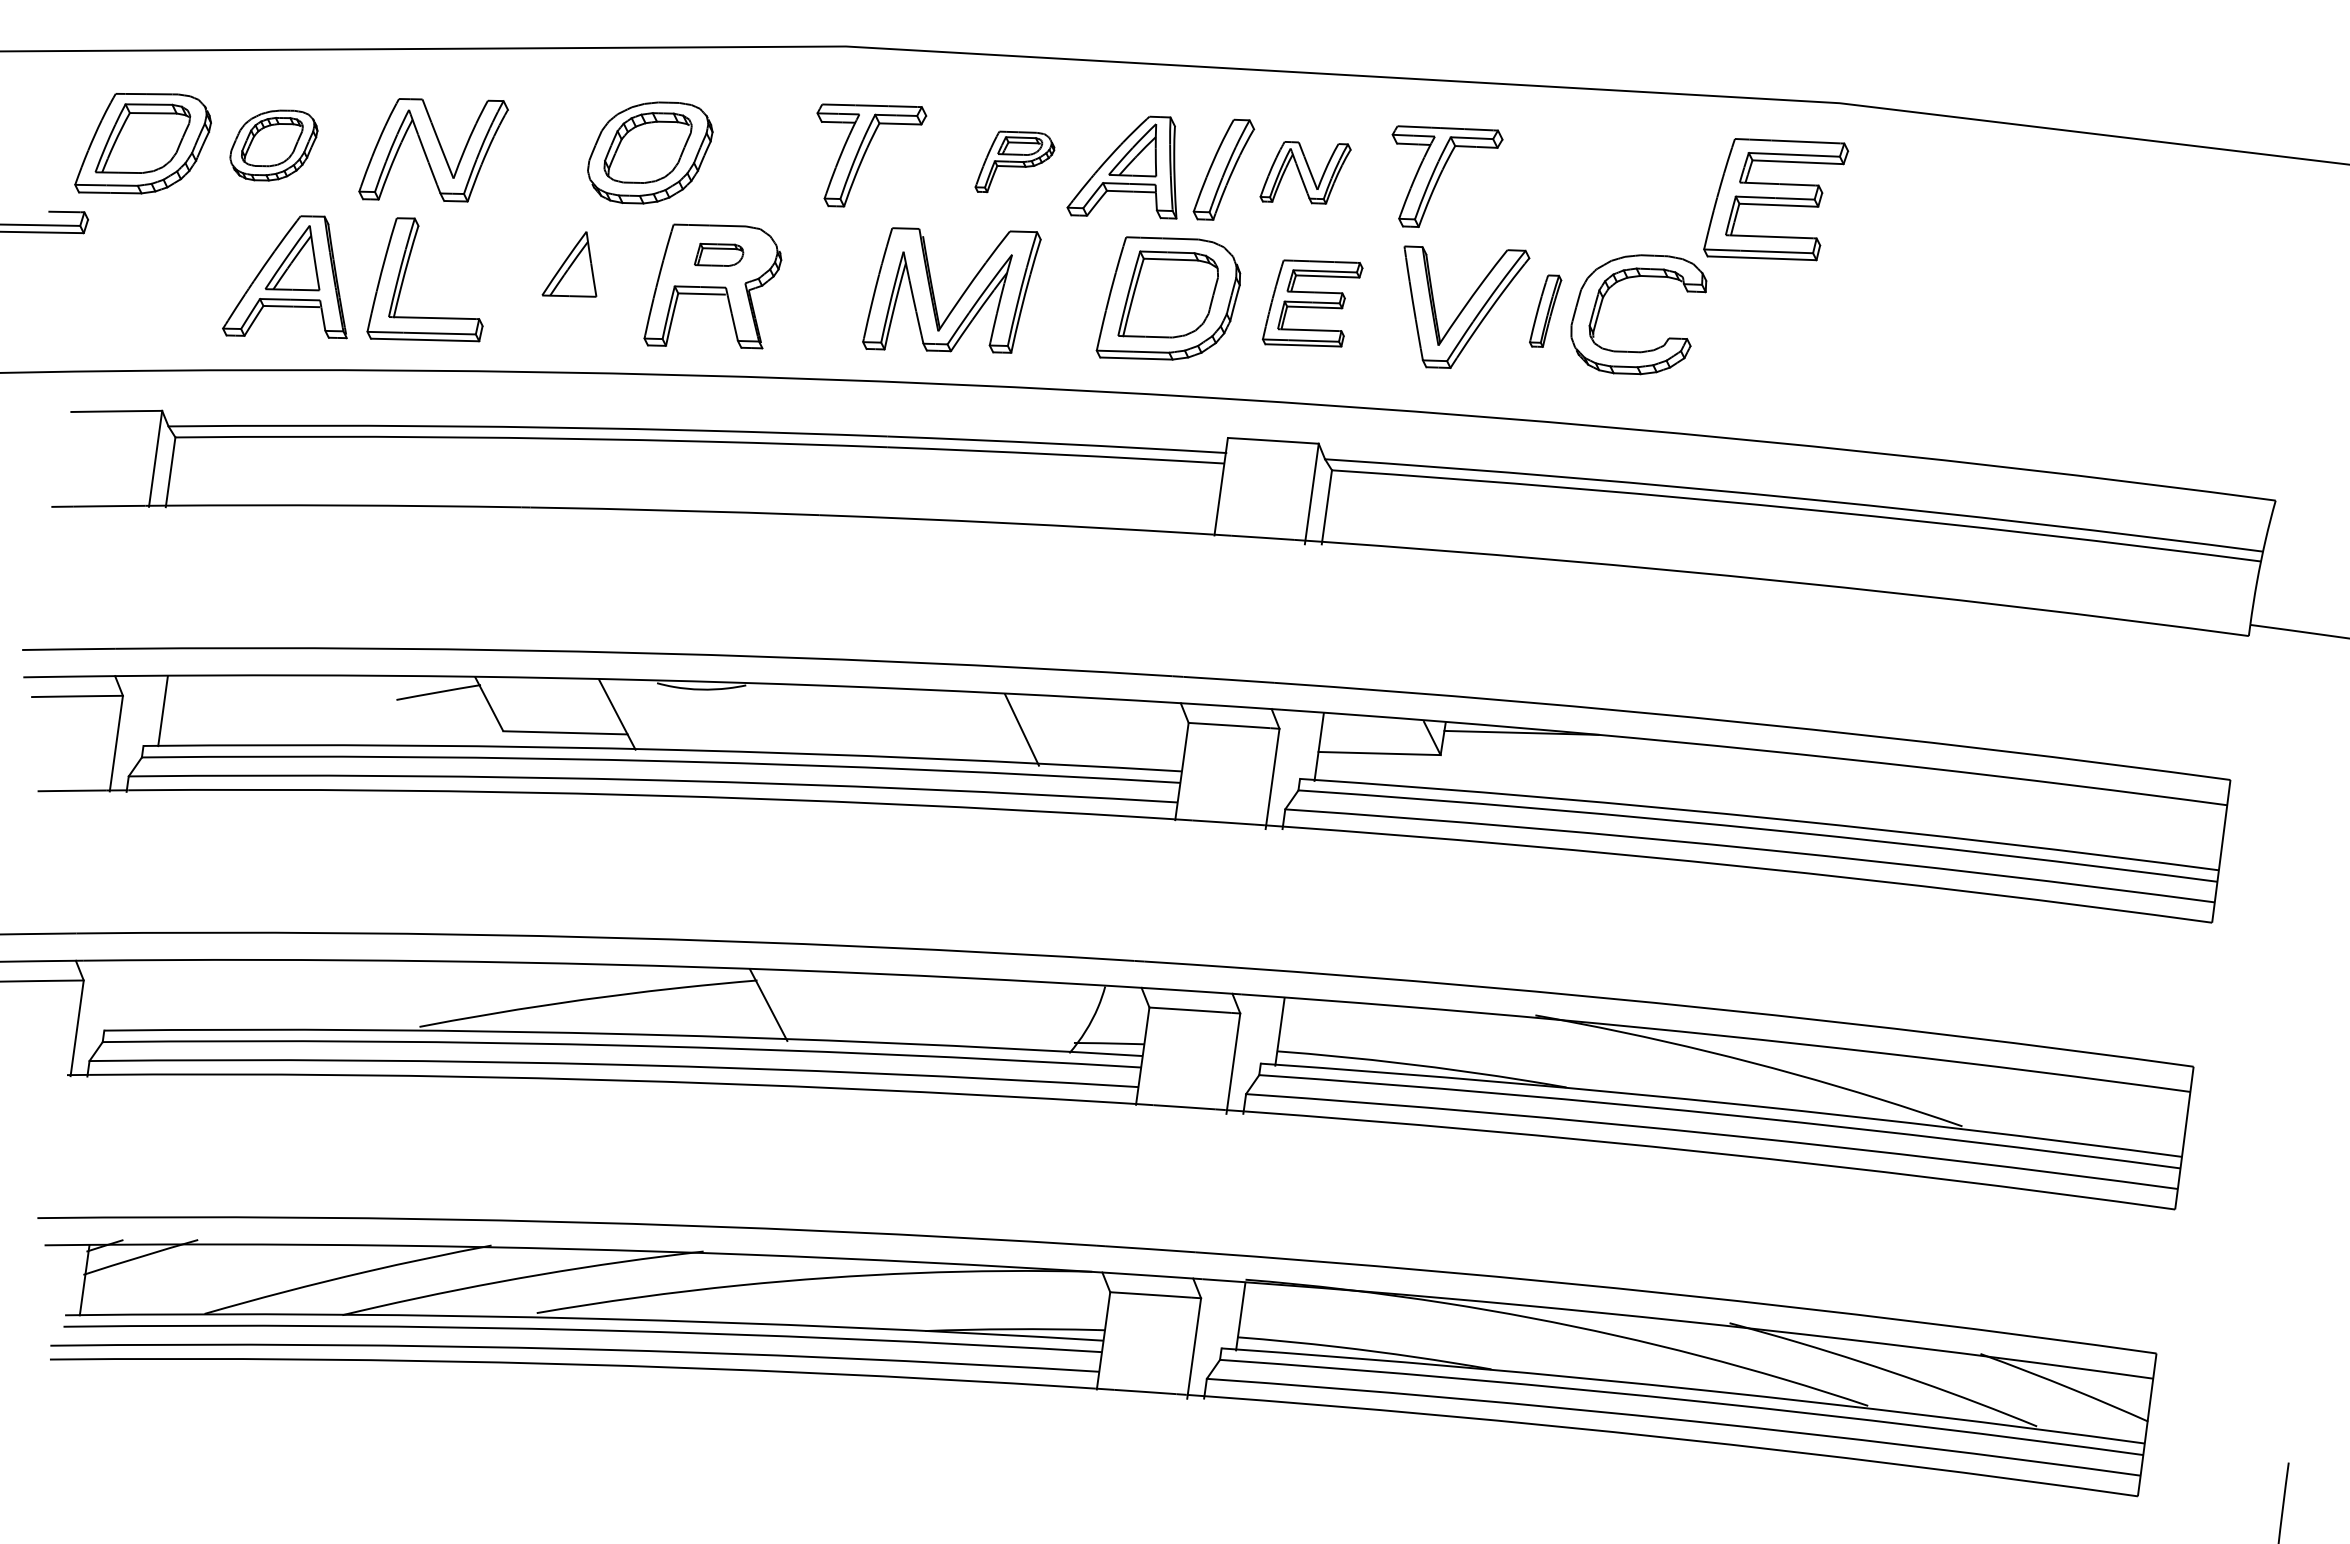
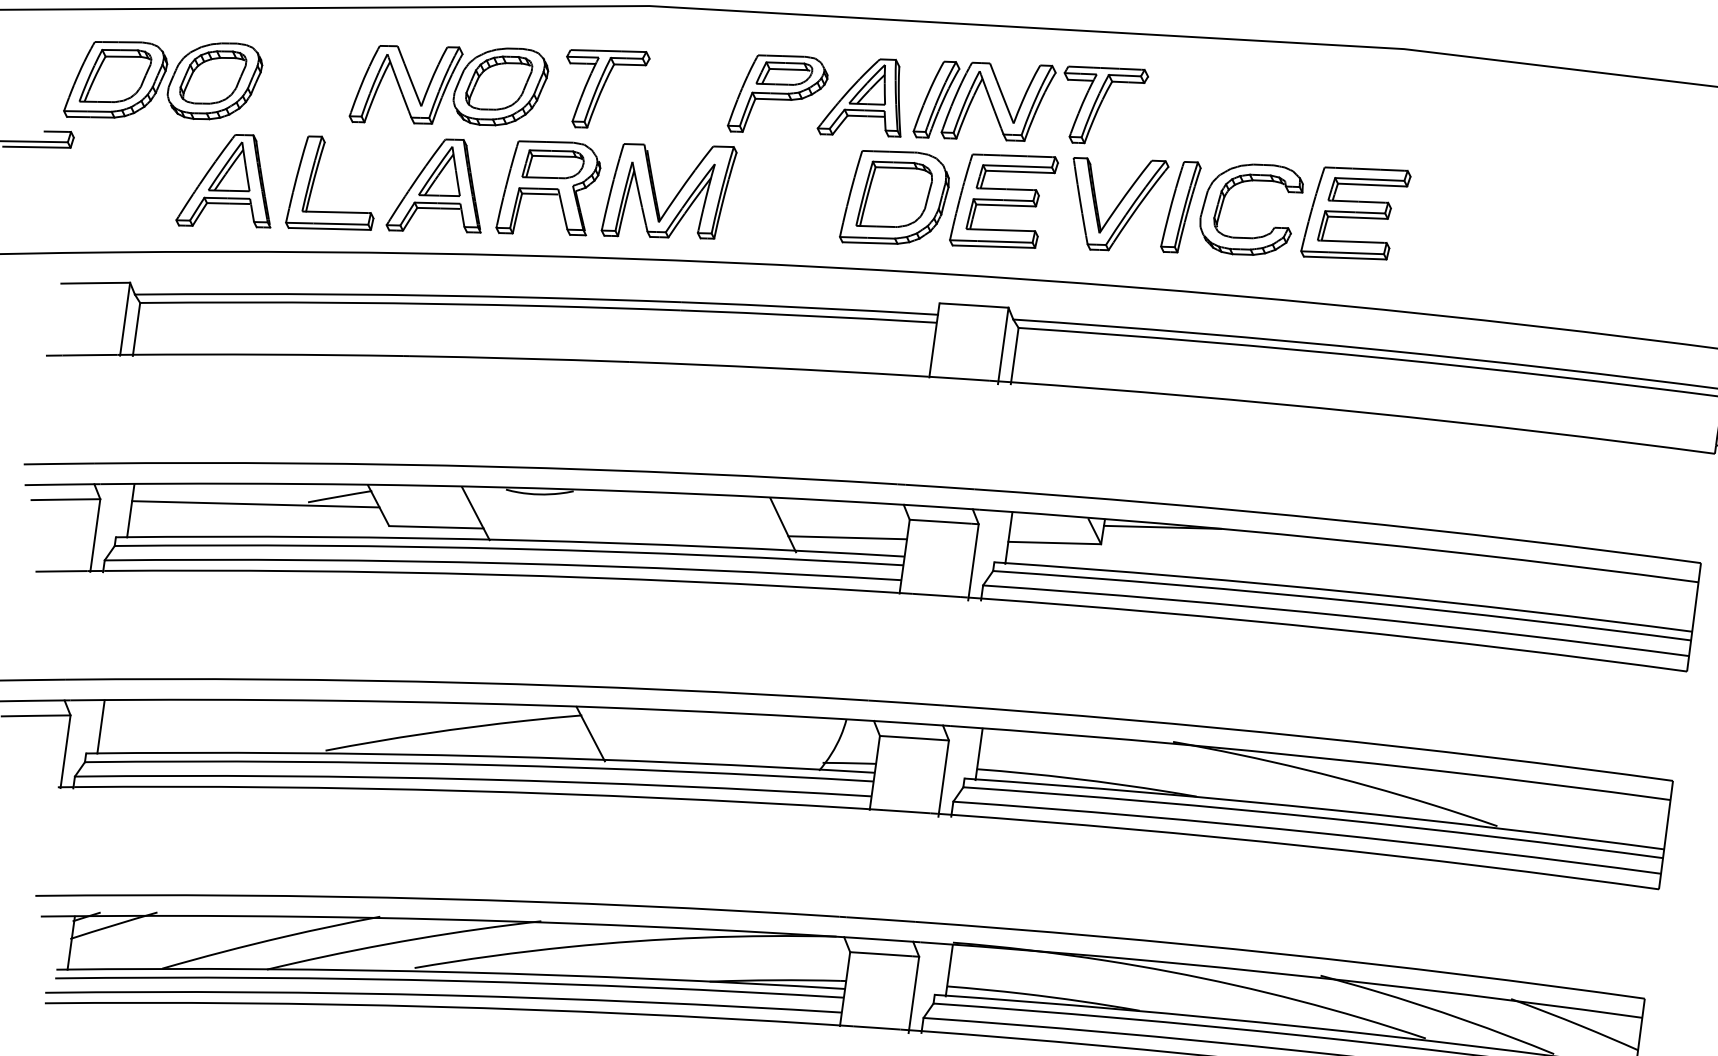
part: (273, 145) -> (214, 81), size x1.43
part: (433, 150) -> (406, 85), moved
part: (871, 155) -> (608, 88), moved
part: (1014, 161) -> (777, 93), size x1.67
part: (1305, 172) -> (998, 101), size x1.67
part: (1776, 199) -> (1356, 213), moved
part: (718, 254) -> (552, 164), size x1.67
part: (561, 283) -> (433, 186), added
part: (959, 297) -> (674, 196), moved
part: (1312, 303) -> (1003, 201), size x1.43
part: (1545, 310) -> (1180, 206), size x1.67
line: (327, 702) -> (255, 504), added
line: (1106, 746) -> (847, 537), added
line: (123, 995) -> (100, 726), added

